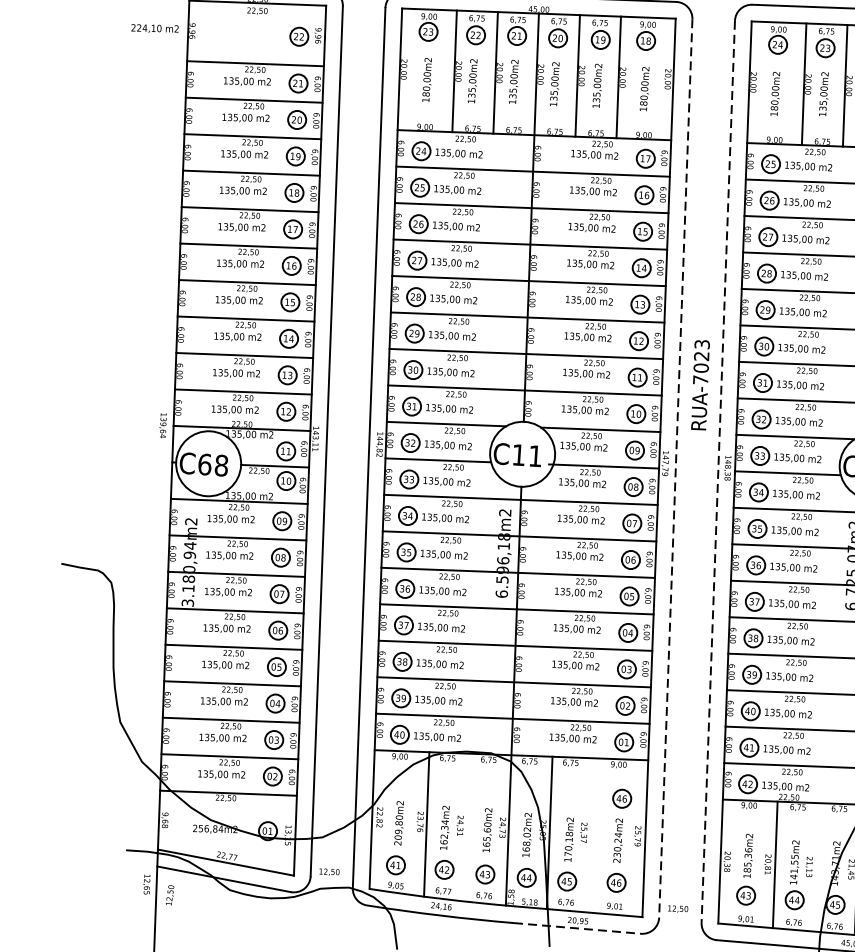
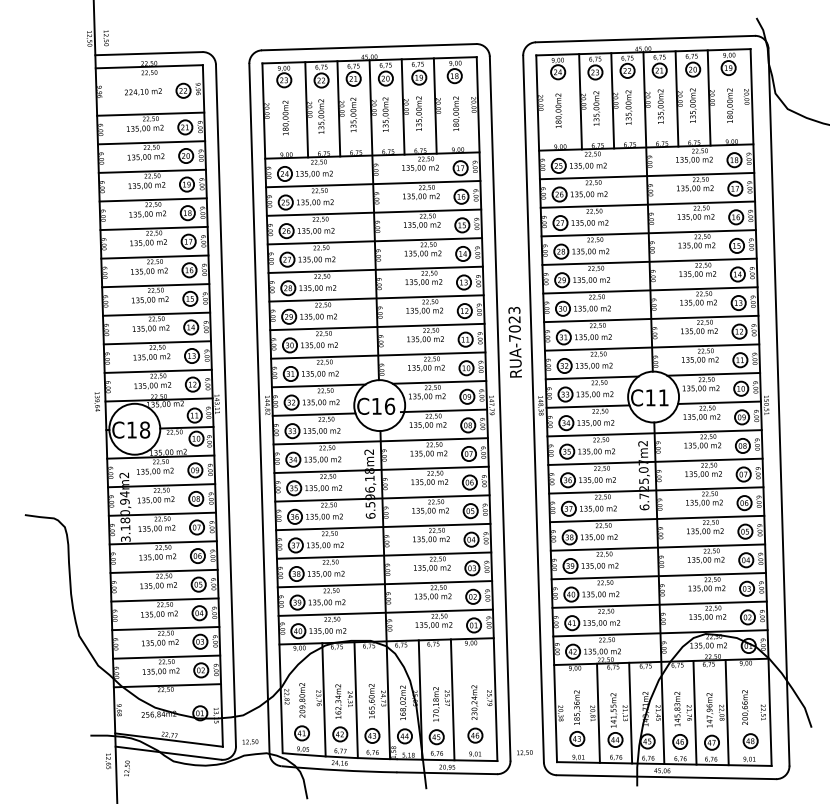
text: (154, 27) -> (142, 91), moved
text: (536, 455) -> (390, 405), C11 -> C16
text: (205, 463) -> (132, 429), C68 -> C18
line: (676, 469) -> (500, 409), dashed -> solid
line: (718, 472) -> (533, 409), dashed -> solid
part: (622, 798) -> (475, 669), removed
line: (466, 827) -> (355, 700), added
line: (590, 834) -> (452, 699), added
line: (816, 866) -> (630, 712), added
line: (577, 928) -> (447, 773), dashed -> solid

